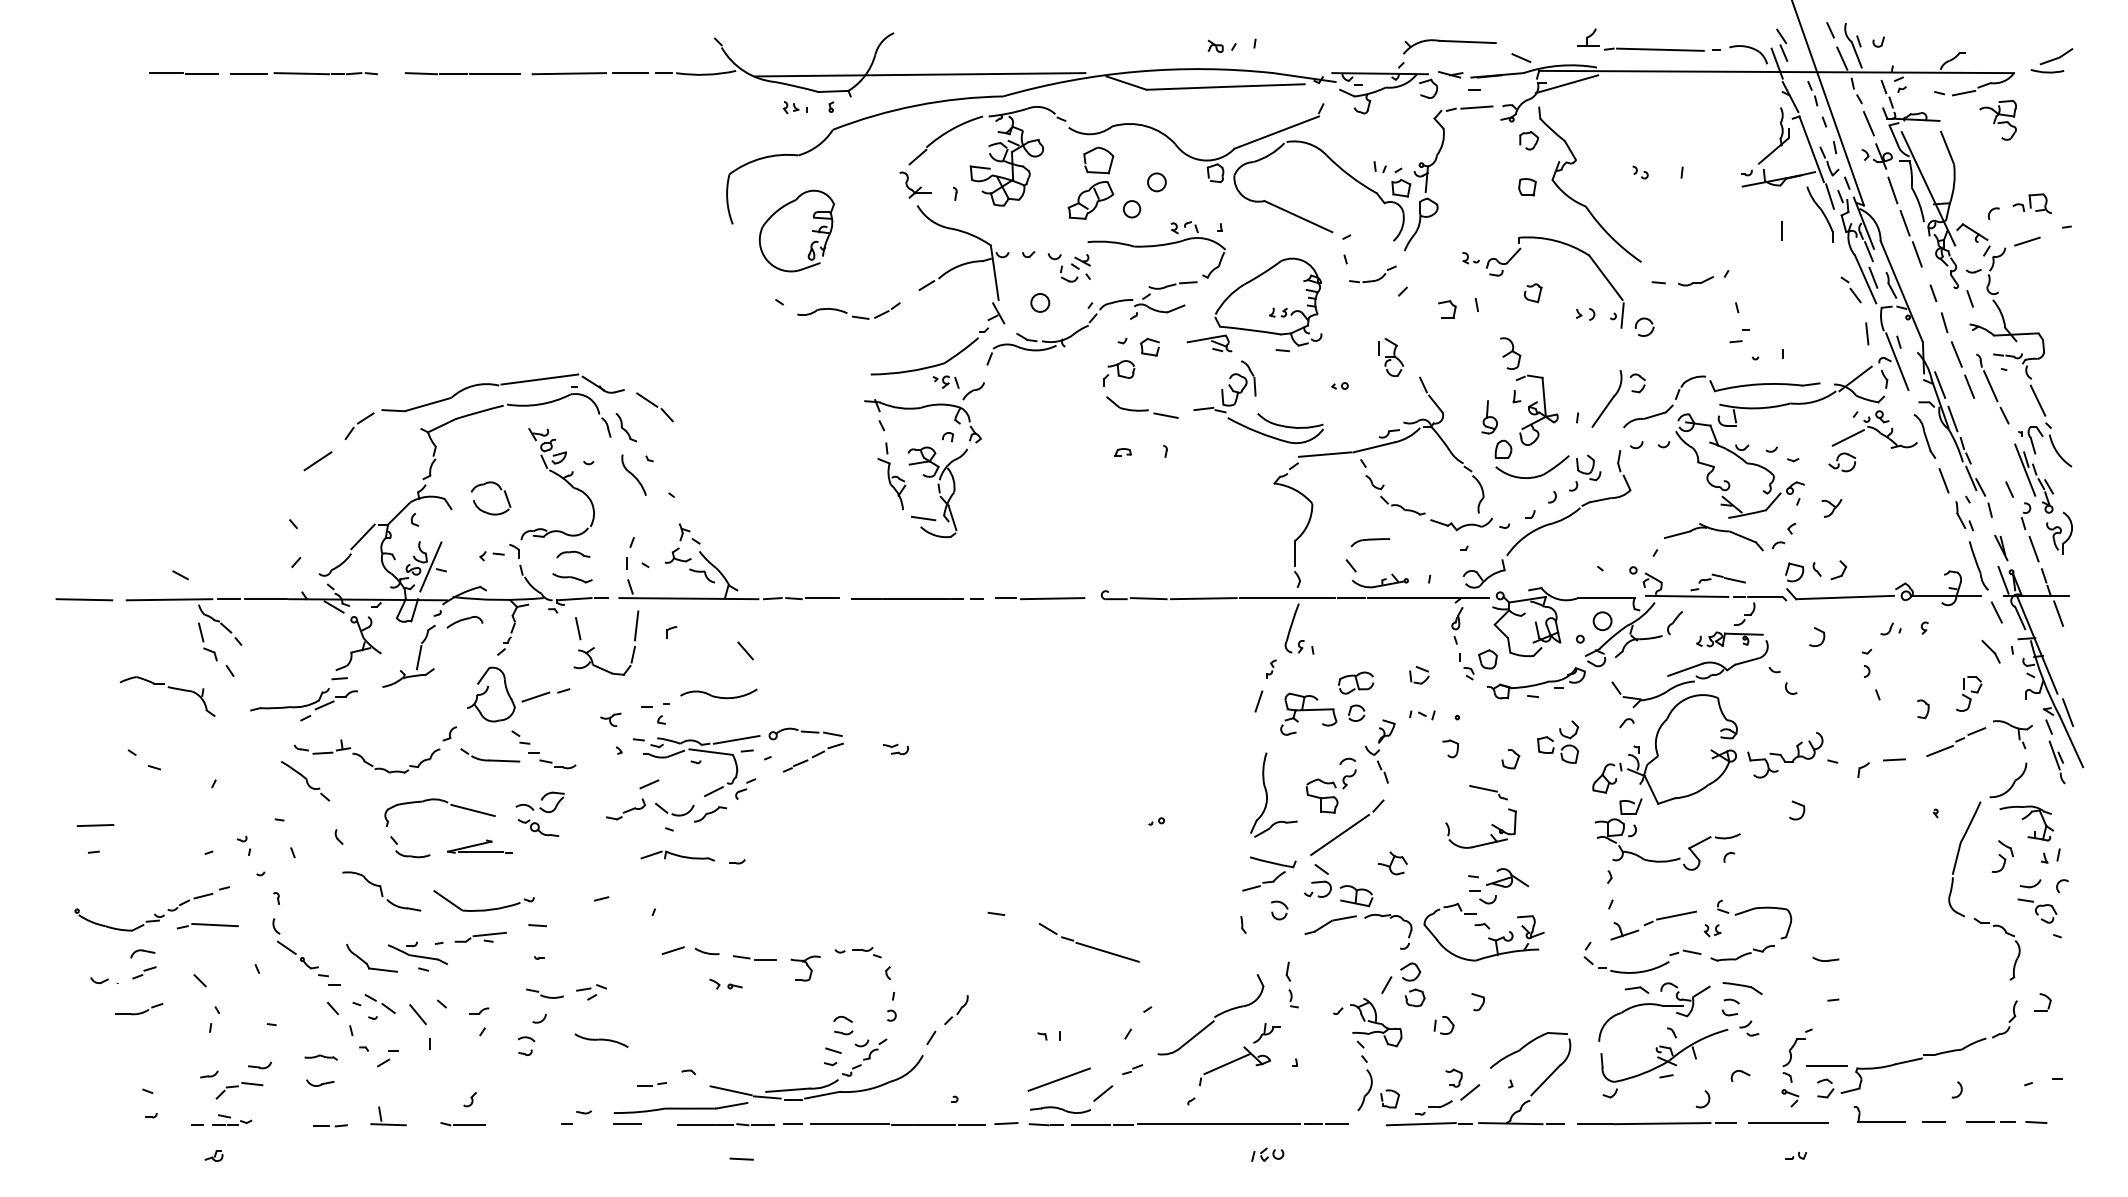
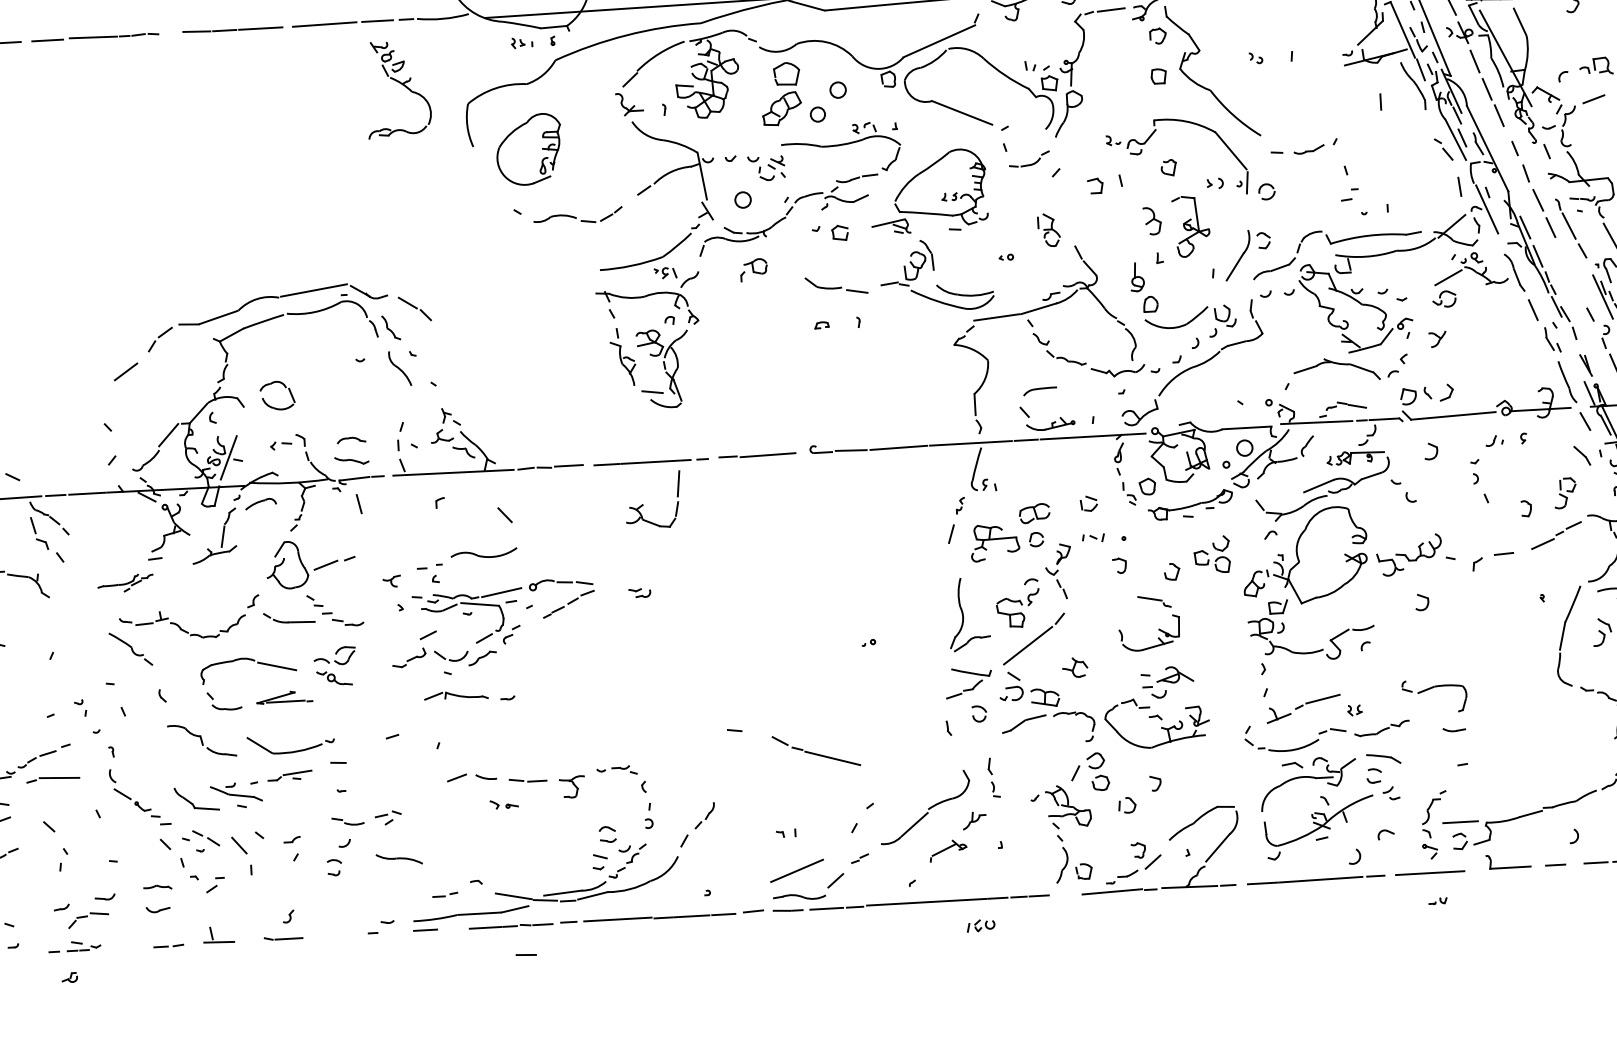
part: (1119, 373) -> (754, 270), moved
part: (1537, 409) -> (1191, 225), moved
part: (562, 479) -> (401, 85), moved
part: (594, 647) -> (643, 504), moved
part: (303, 704) -> (125, 582), size x0.6
part: (1752, 910) -> (1432, 688), moved
part: (1234, 1066) -> (947, 851), size x0.6

